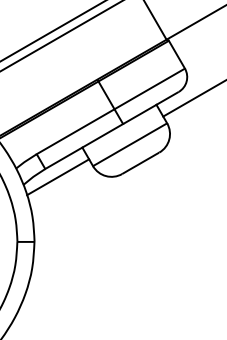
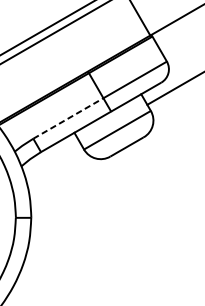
line: (75, 131) -> (68, 118), solid -> dashed
line: (58, 177) -> (52, 159), removed

